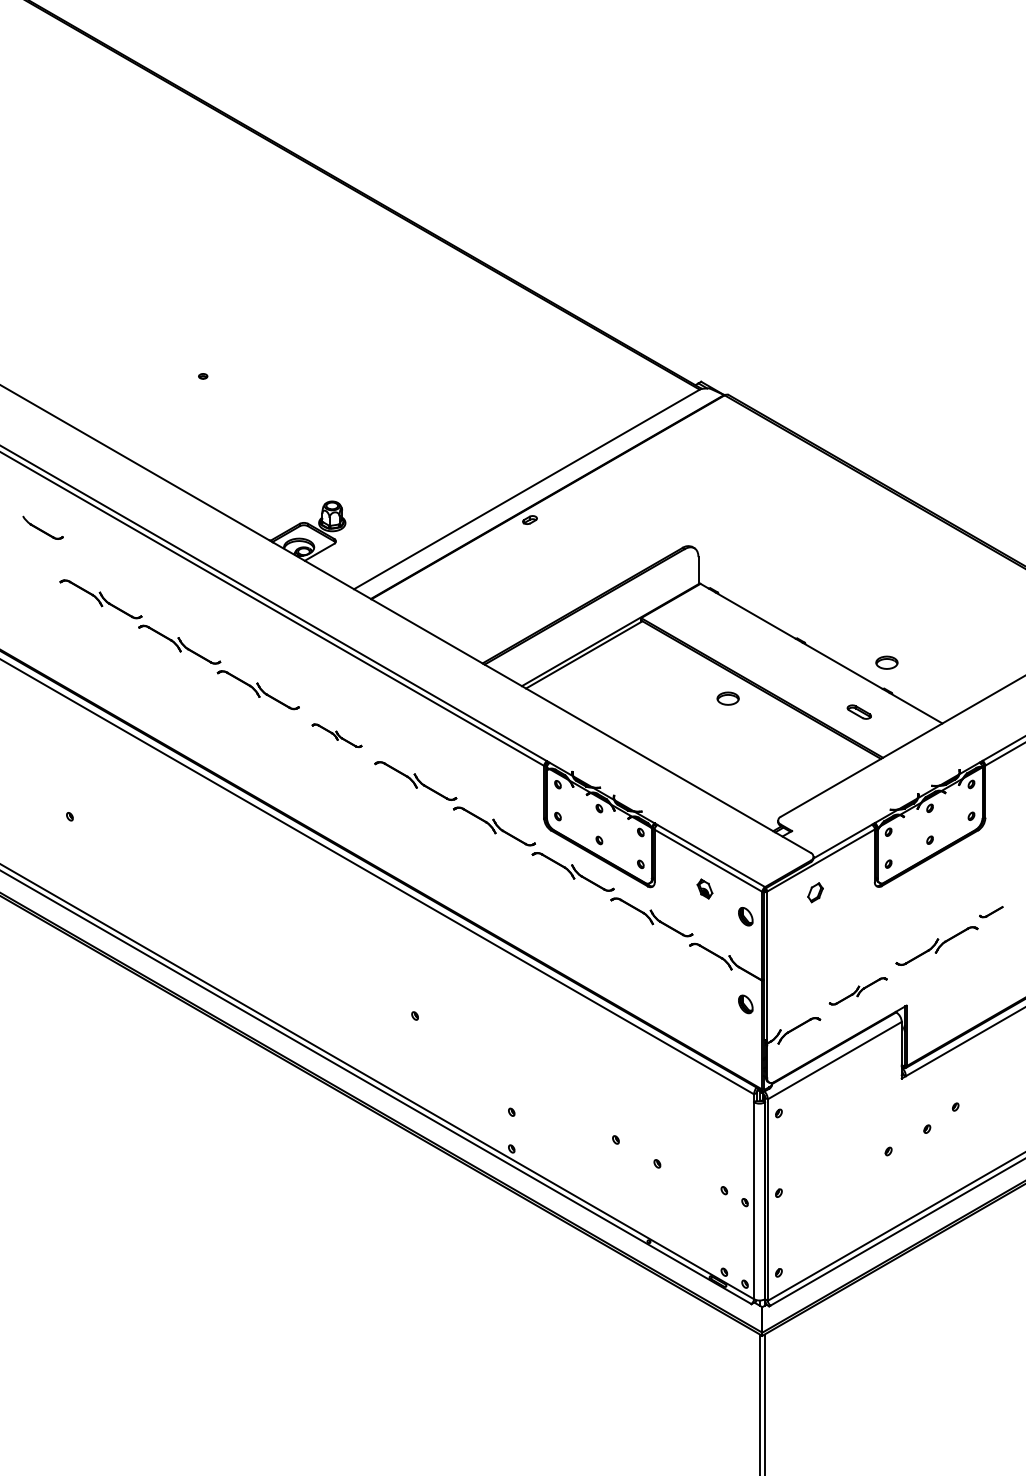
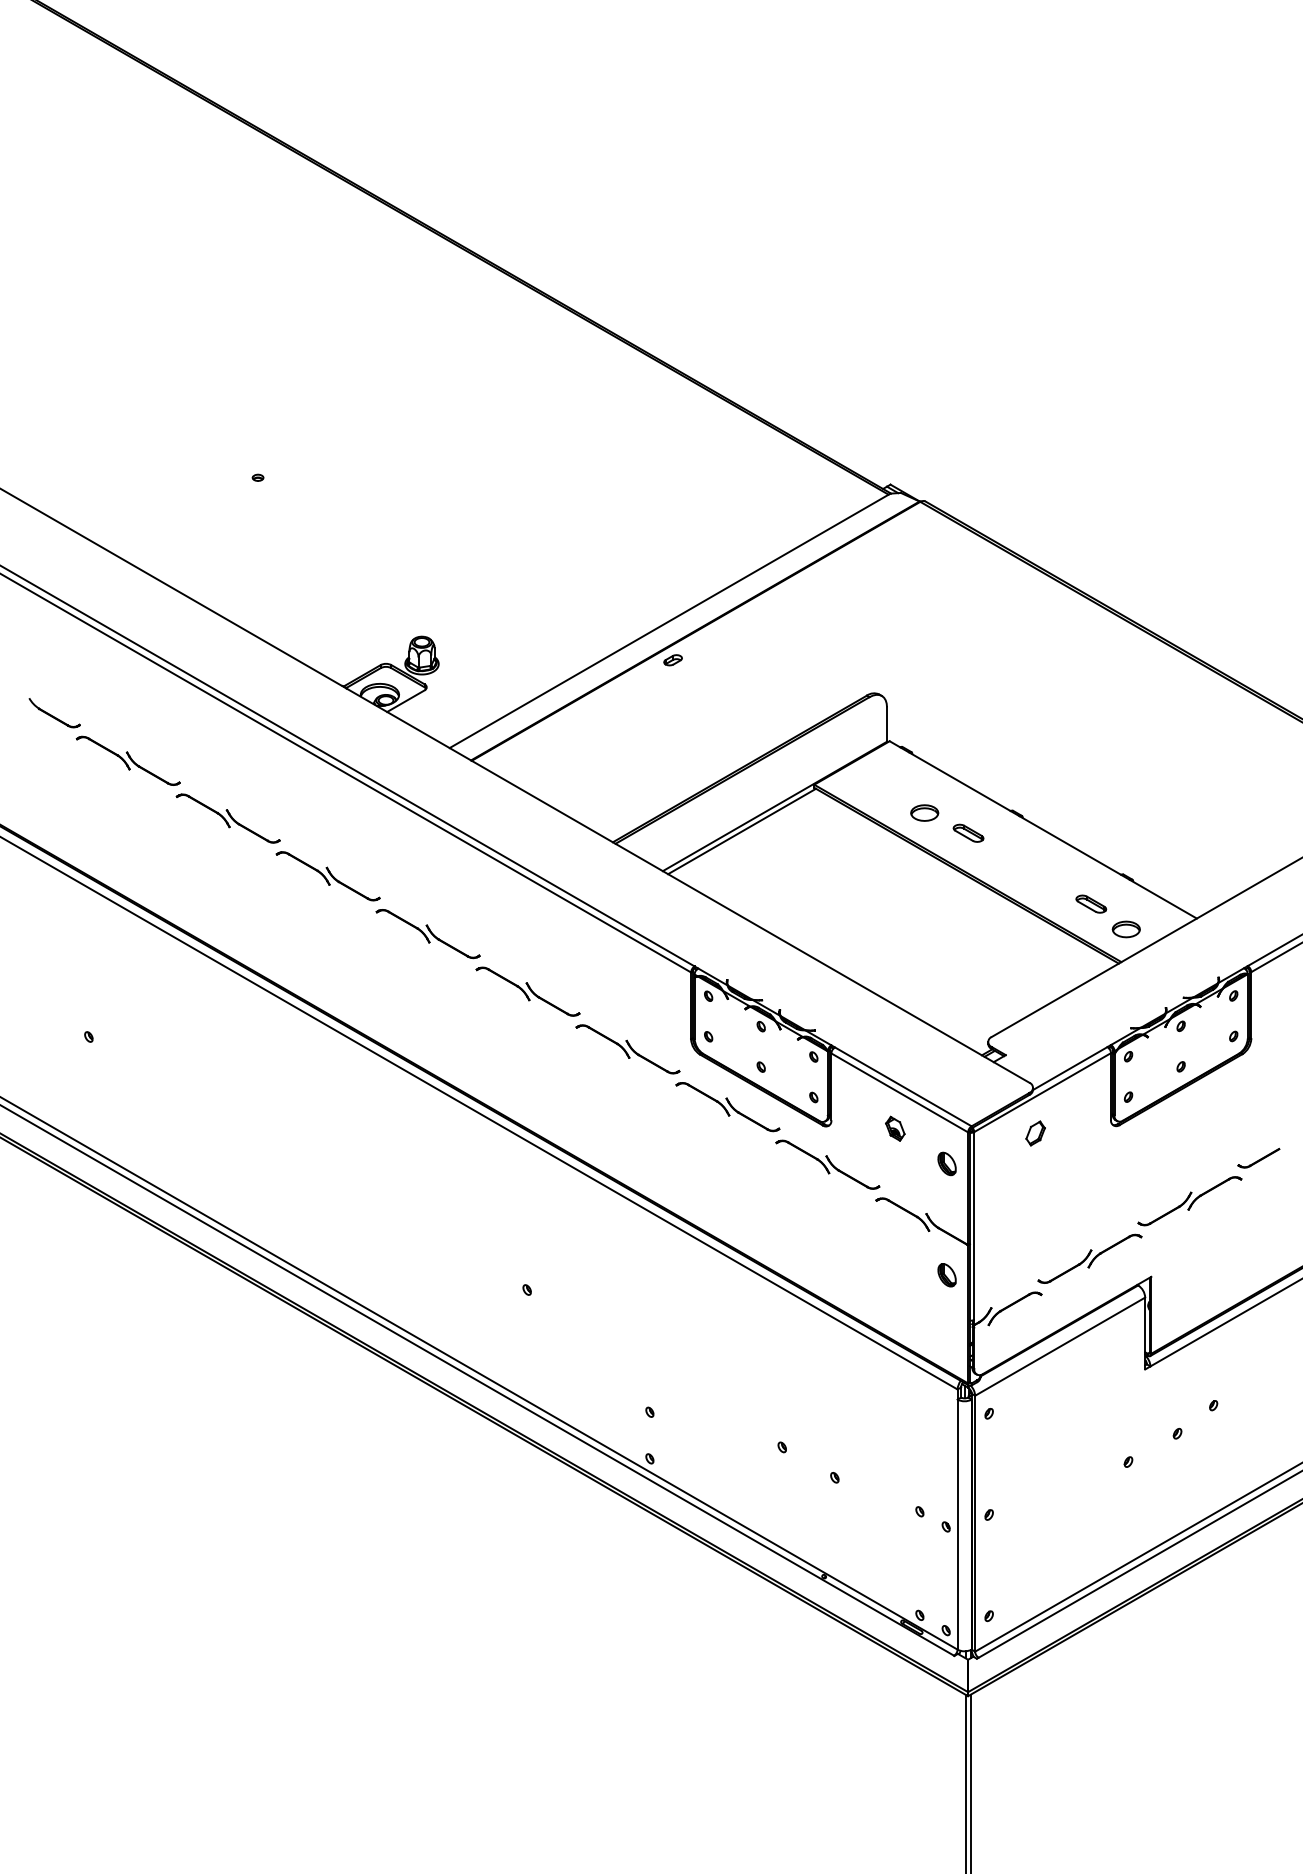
part: (42, 528) -> (54, 713), moved
part: (762, 655) -> (968, 832), added
part: (886, 662) -> (1125, 929), moved
part: (727, 698) -> (924, 812), moved
part: (336, 736) -> (427, 934), size x1.67
part: (991, 911) -> (1258, 1157), size x1.43
part: (857, 991) -> (1089, 1258), size x1.43

